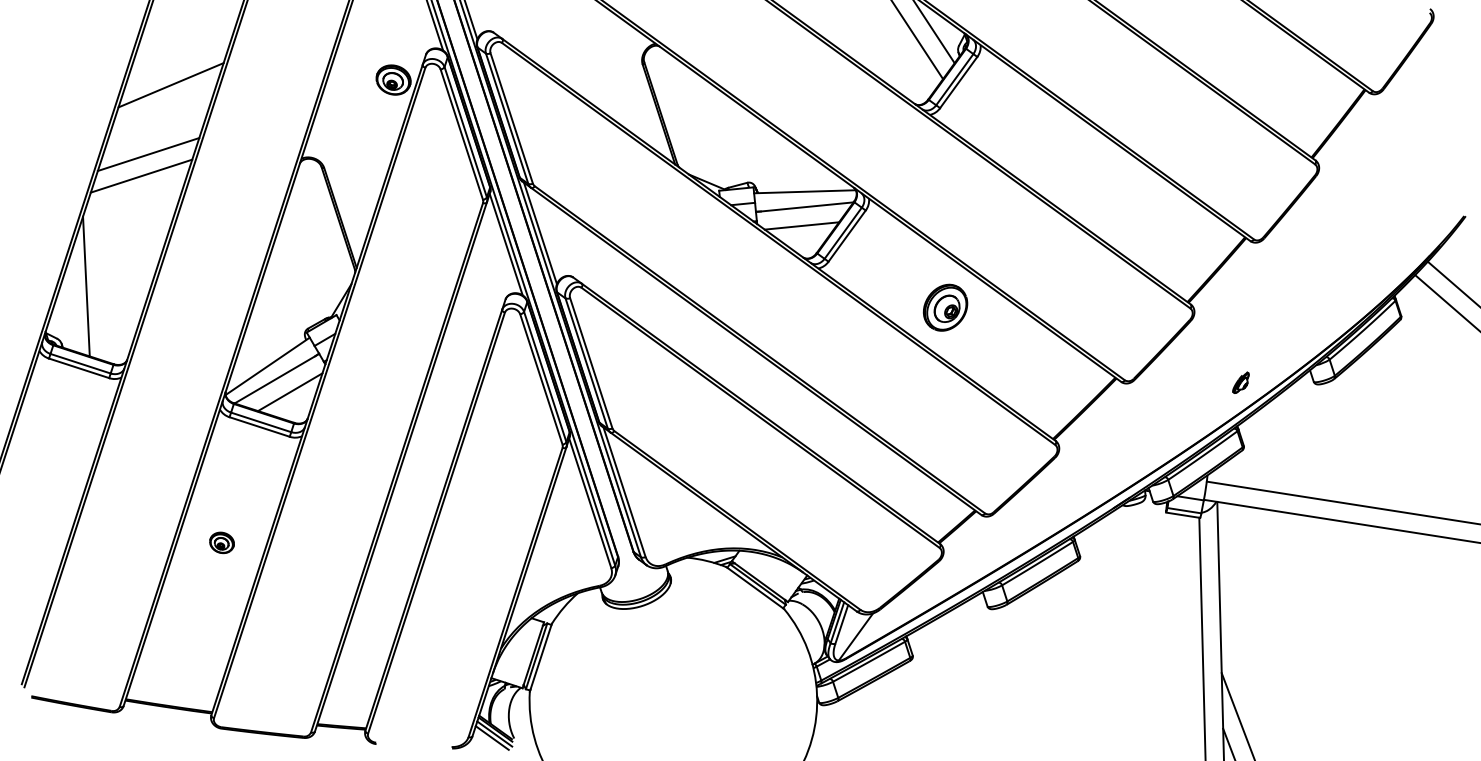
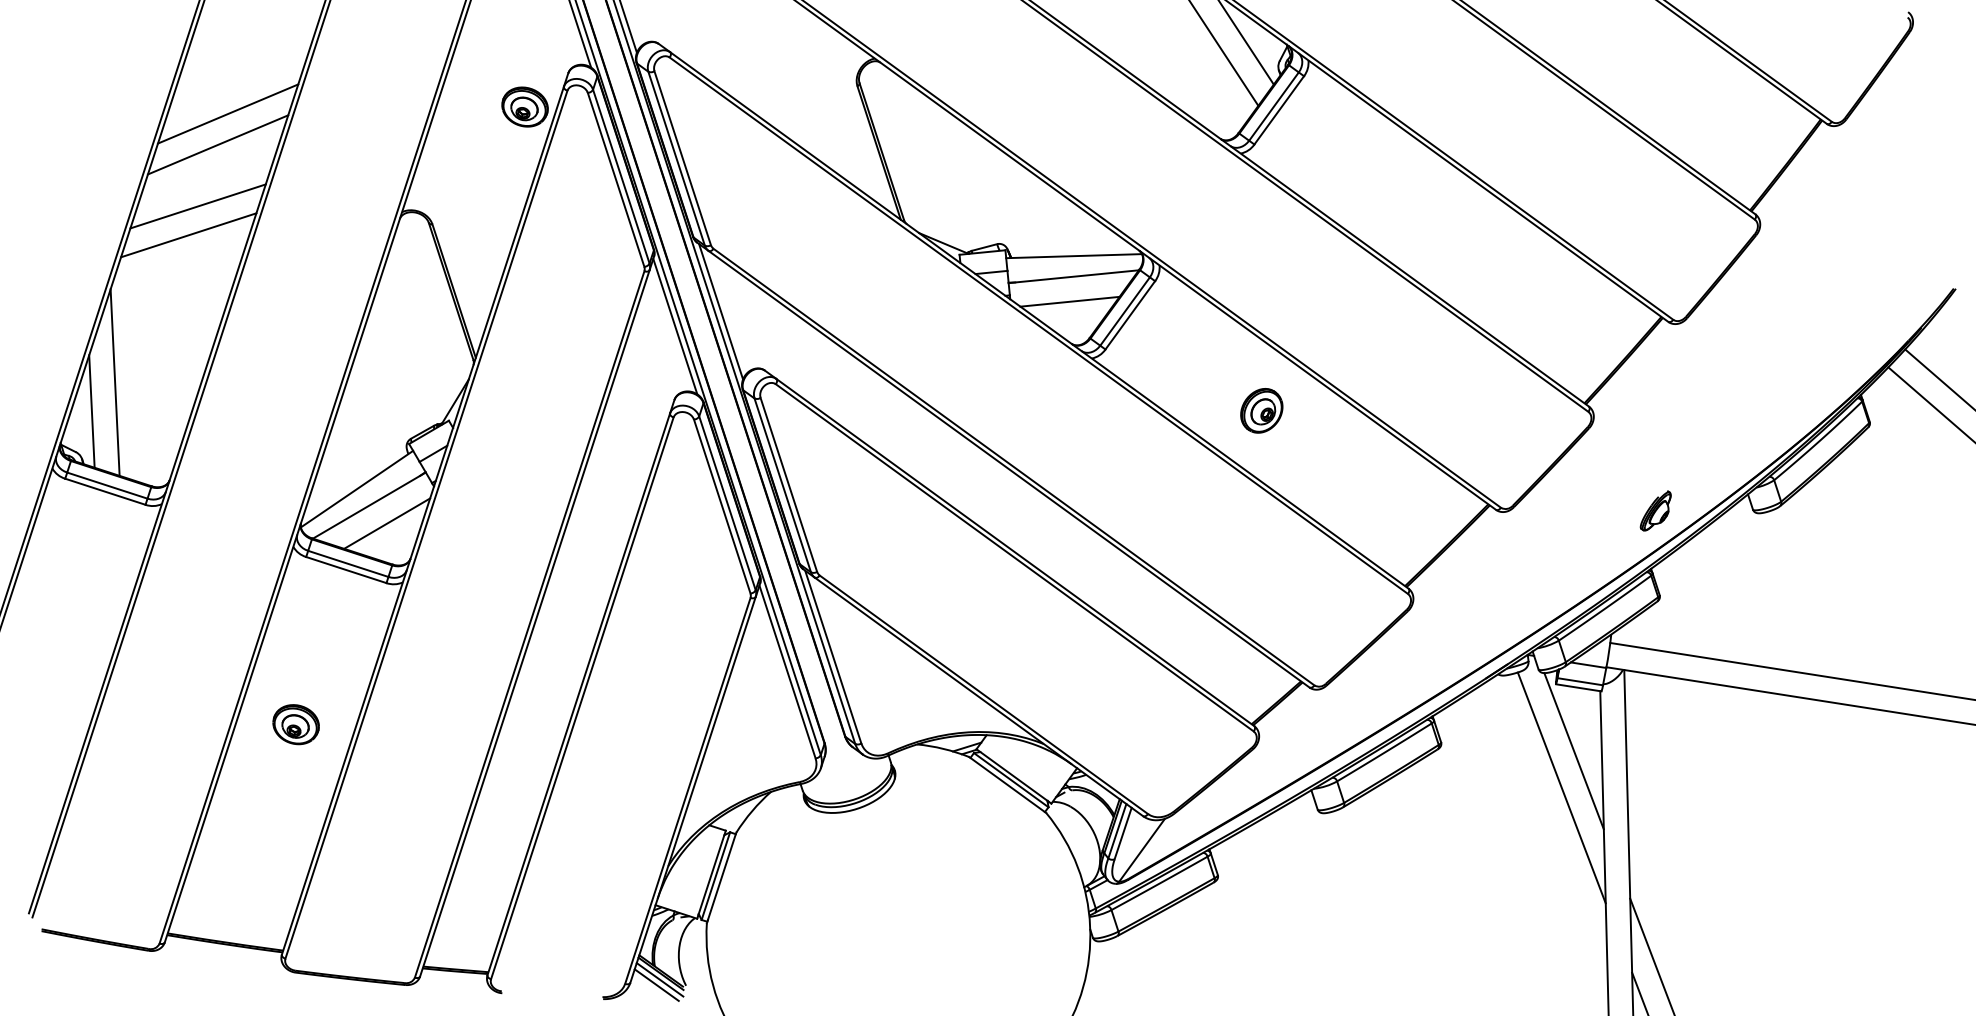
line: (163, 108) -> (217, 145), added
part: (945, 307) -> (1261, 410), size x0.71
line: (69, 308) -> (92, 411), added
part: (1240, 382) -> (1655, 510), size x1.43
part: (221, 542) -> (295, 724), size x1.43
line: (1179, 562) -> (1573, 750), added
line: (1170, 589) -> (1561, 786), added

